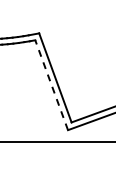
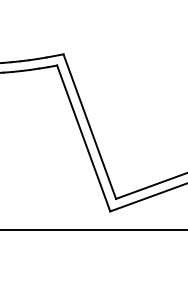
line: (51, 85) -> (83, 138), dashed -> solid

